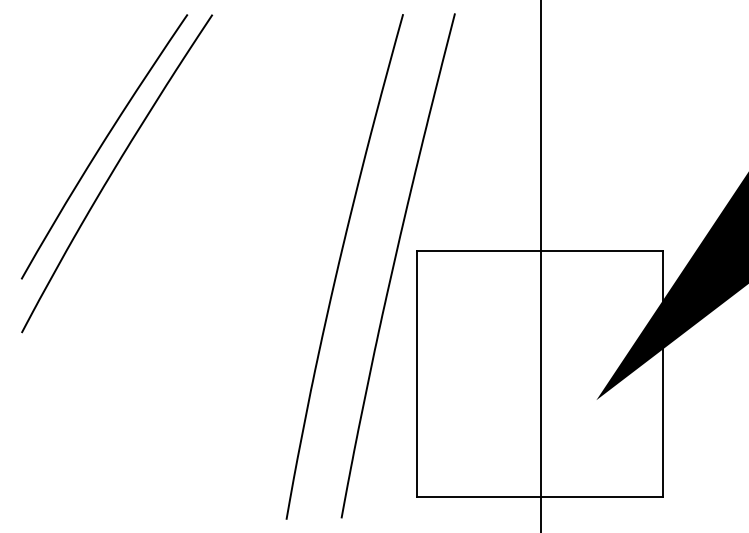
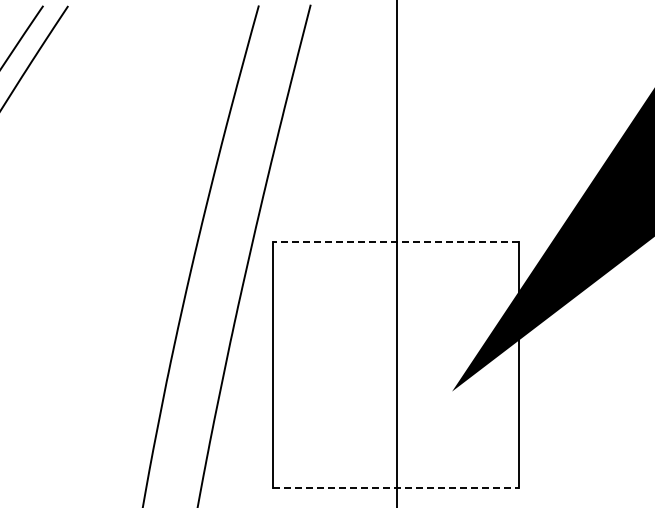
line: (540, 250) -> (396, 241), solid -> dashed
line: (540, 496) -> (396, 487), solid -> dashed

